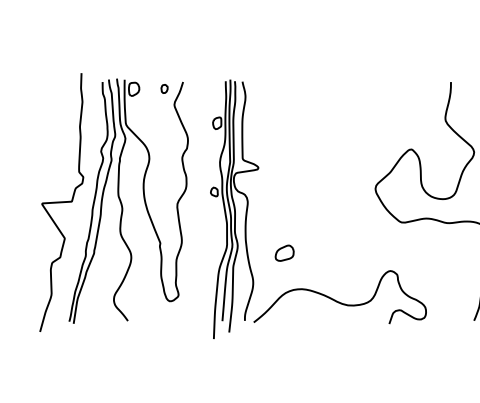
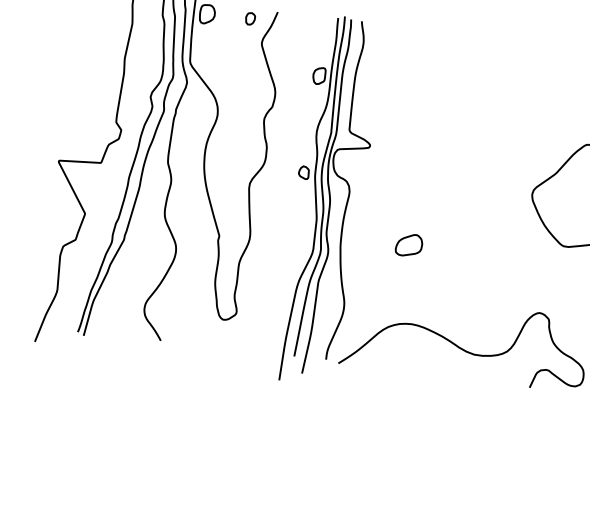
part: (284, 252) -> (409, 244), moved

